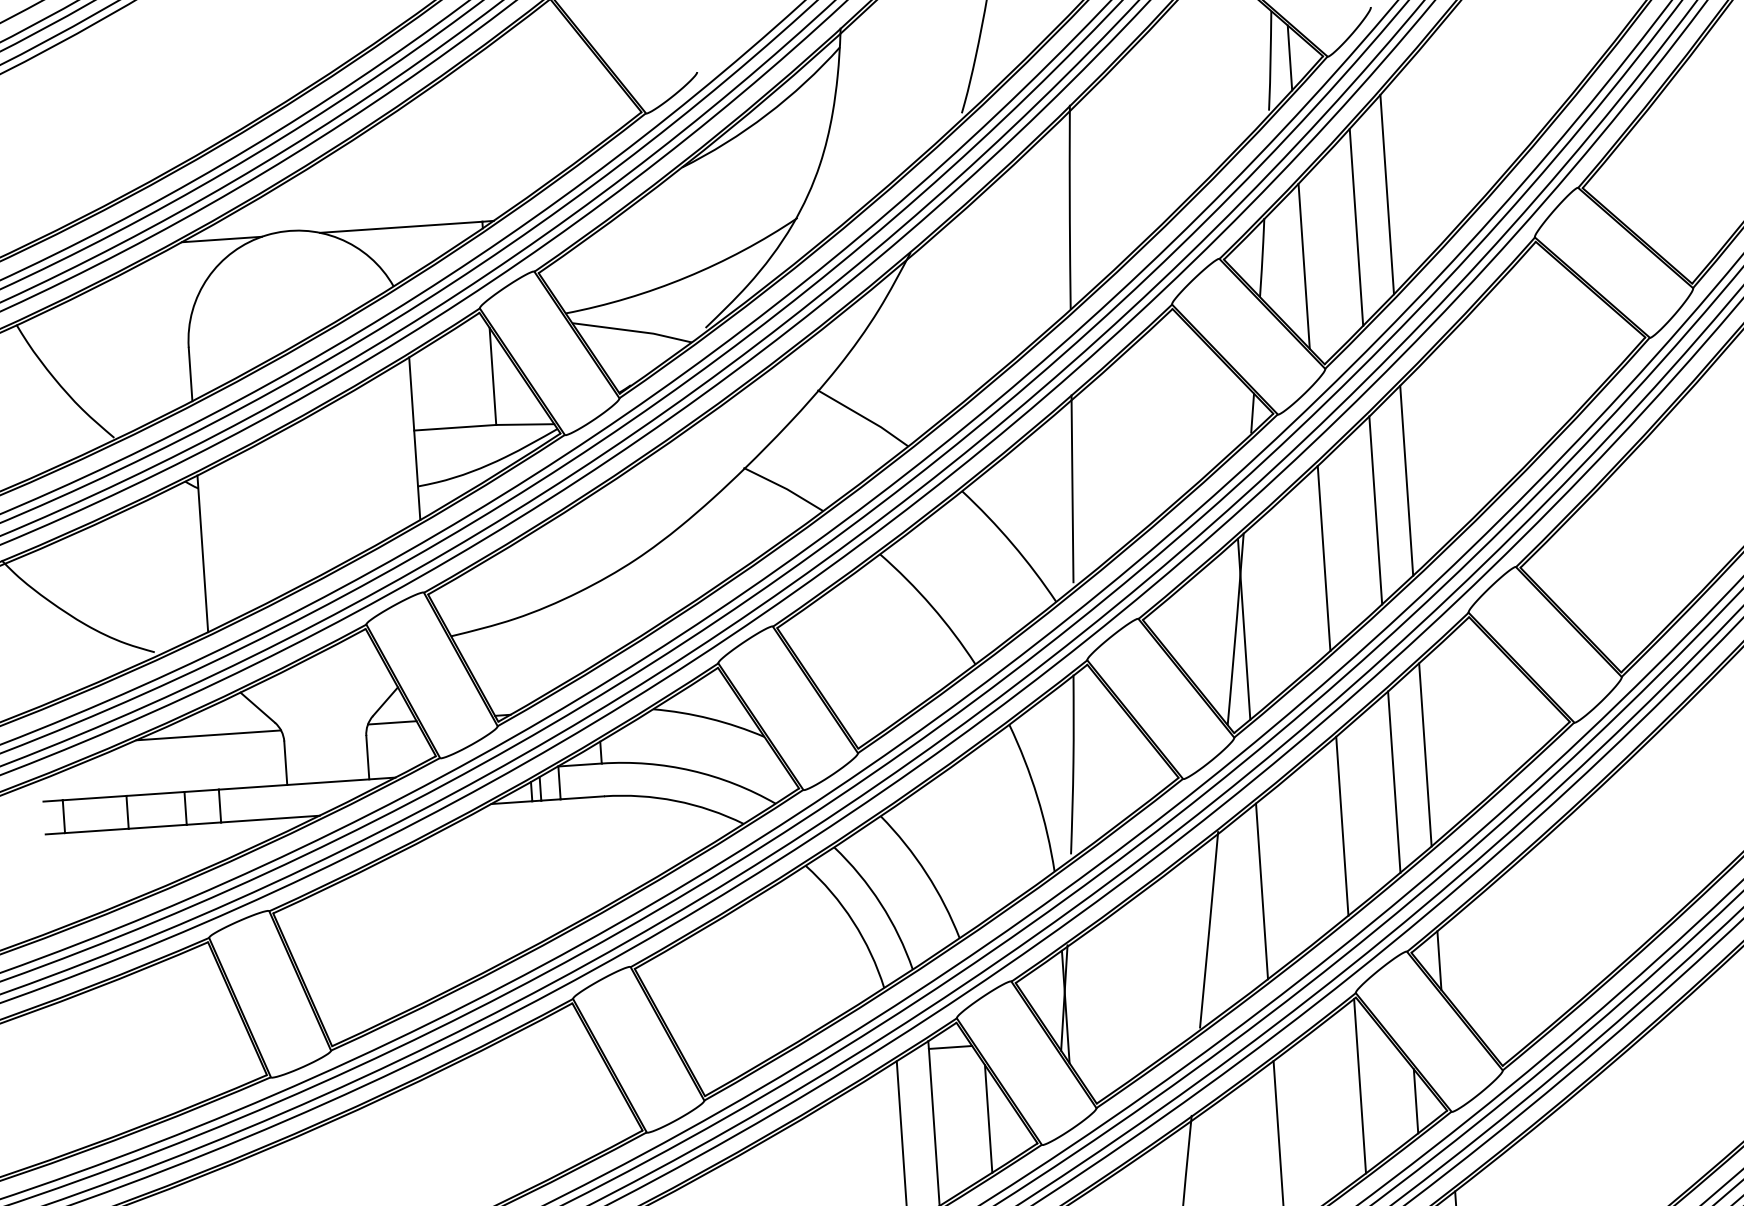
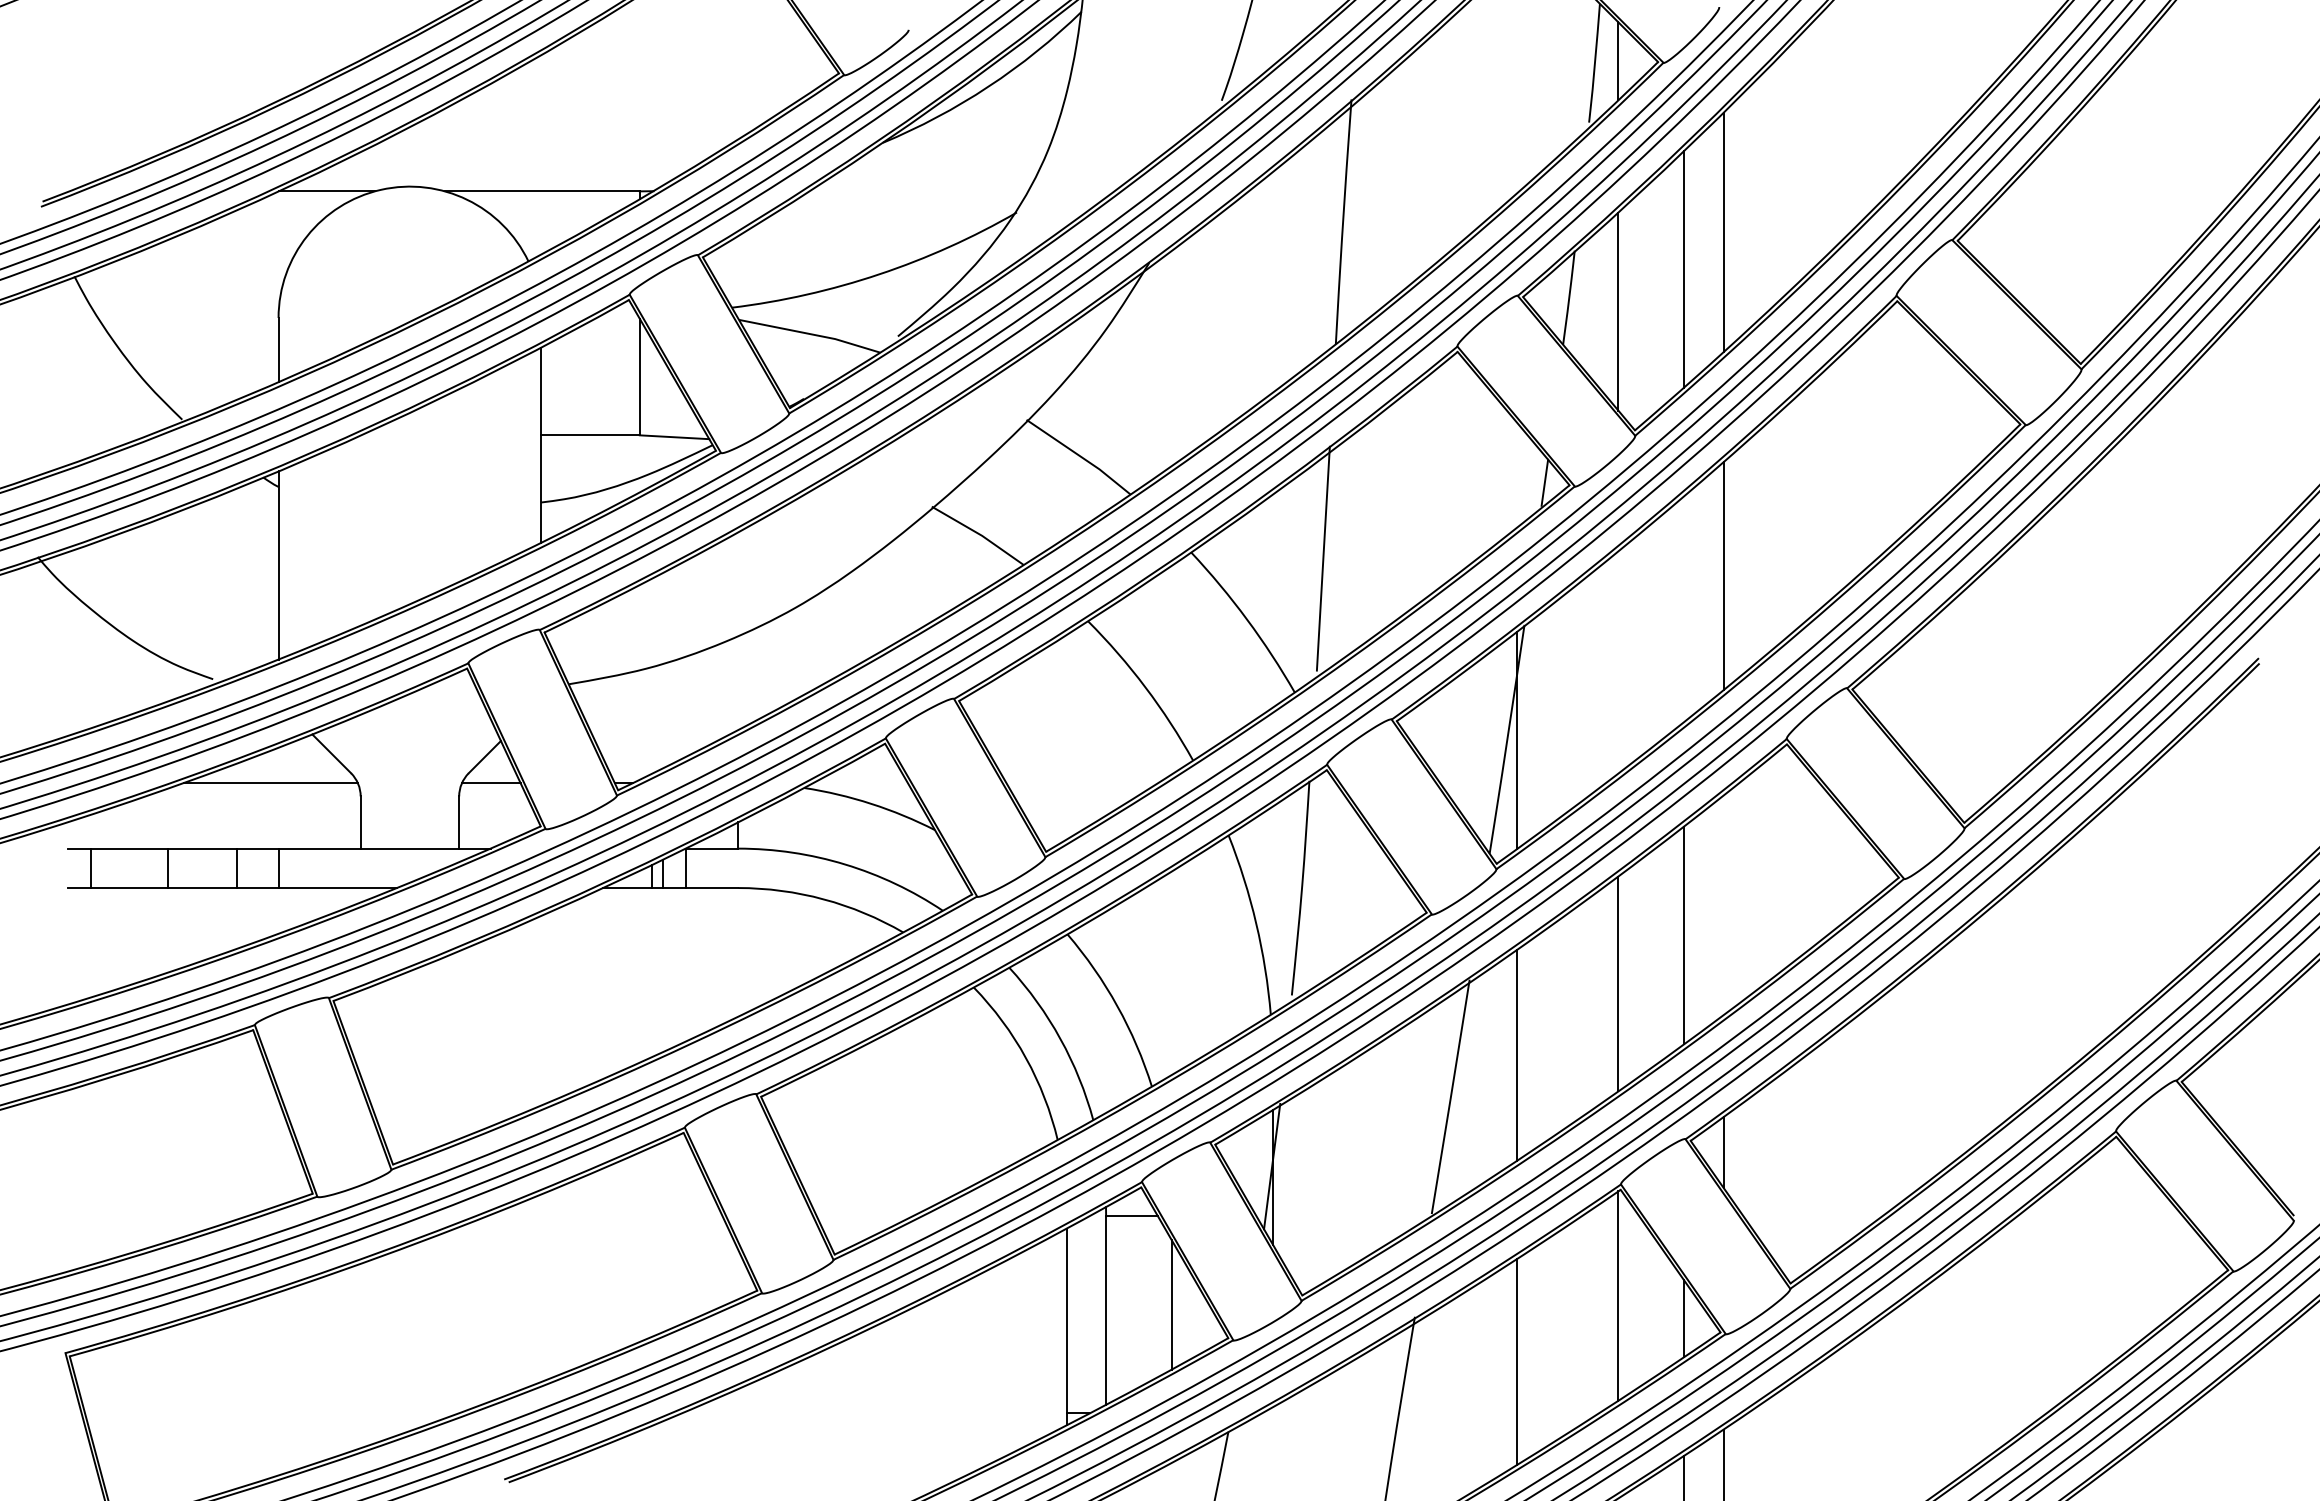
line: (1376, 510) -> (1684, 609), removed
line: (1324, 558) -> (1618, 662), removed
line: (1425, 754) -> (1723, 905), removed

